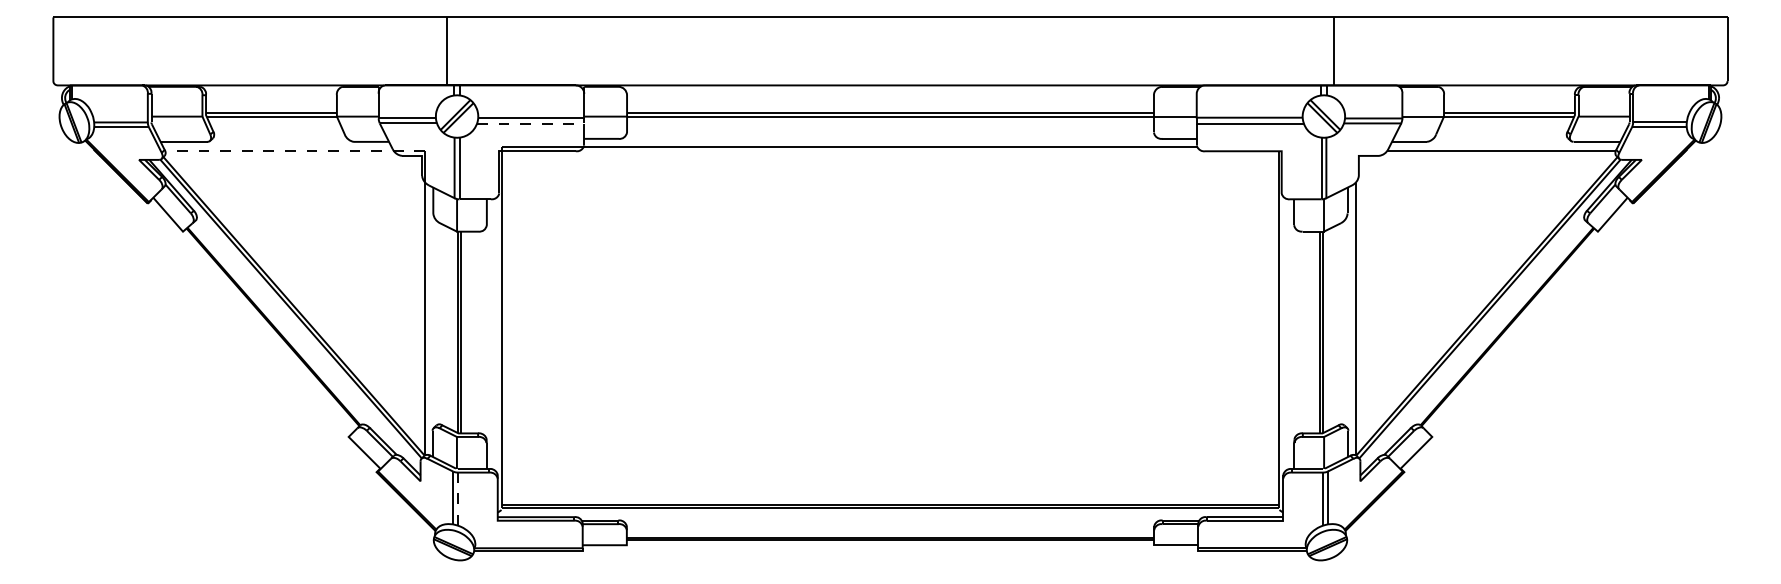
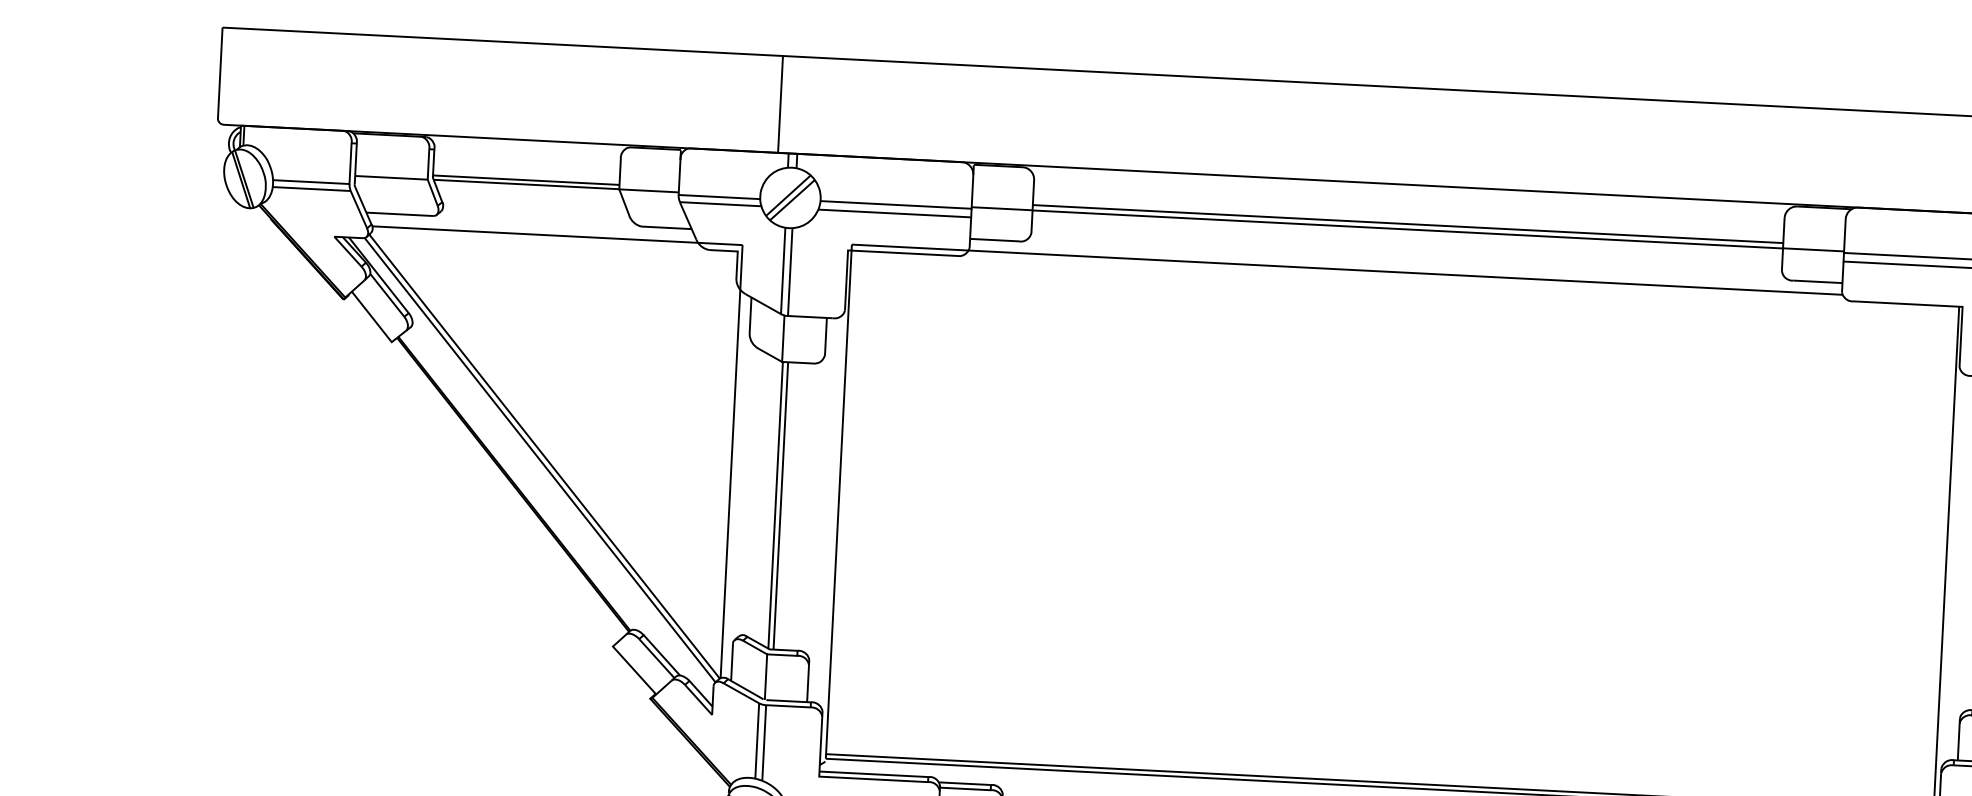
line: (534, 123) -> (900, 213), dashed -> solid
line: (295, 151) -> (557, 236), dashed -> solid
line: (458, 499) -> (764, 743), dashed -> solid

